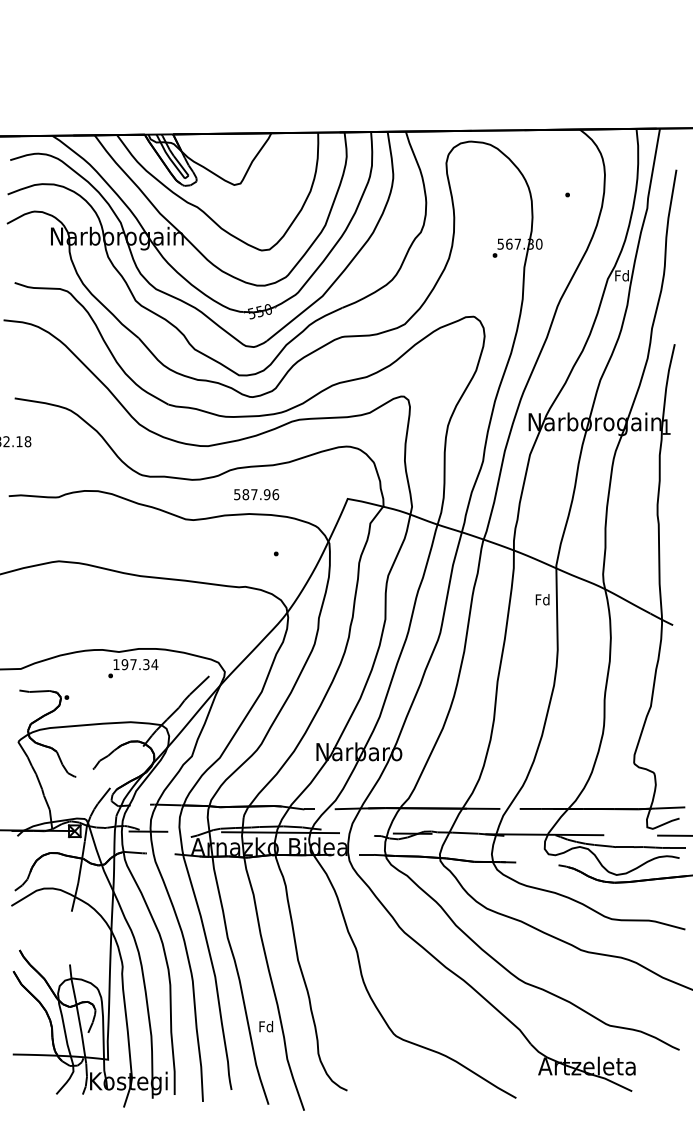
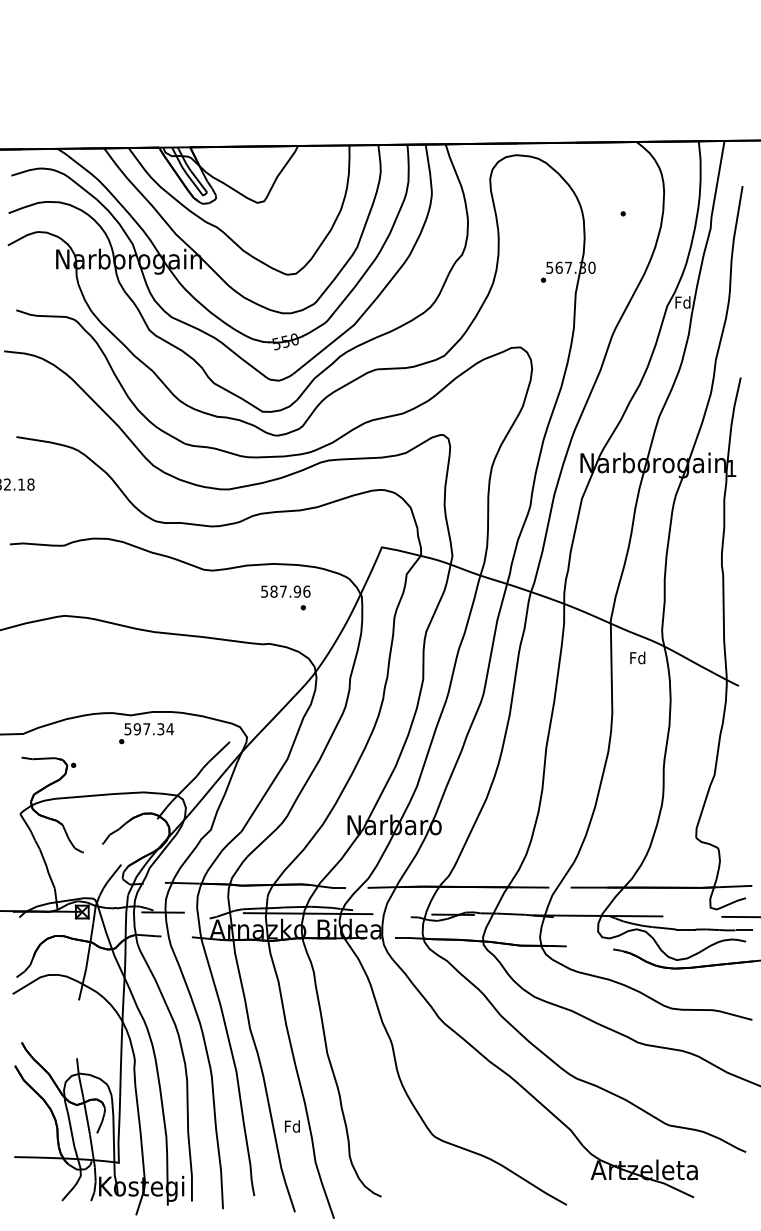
text: (256, 494) -> (285, 591), moved
text: (542, 599) -> (637, 657), moved
text: (115, 664) -> (127, 729), 197.34 -> 597.34

